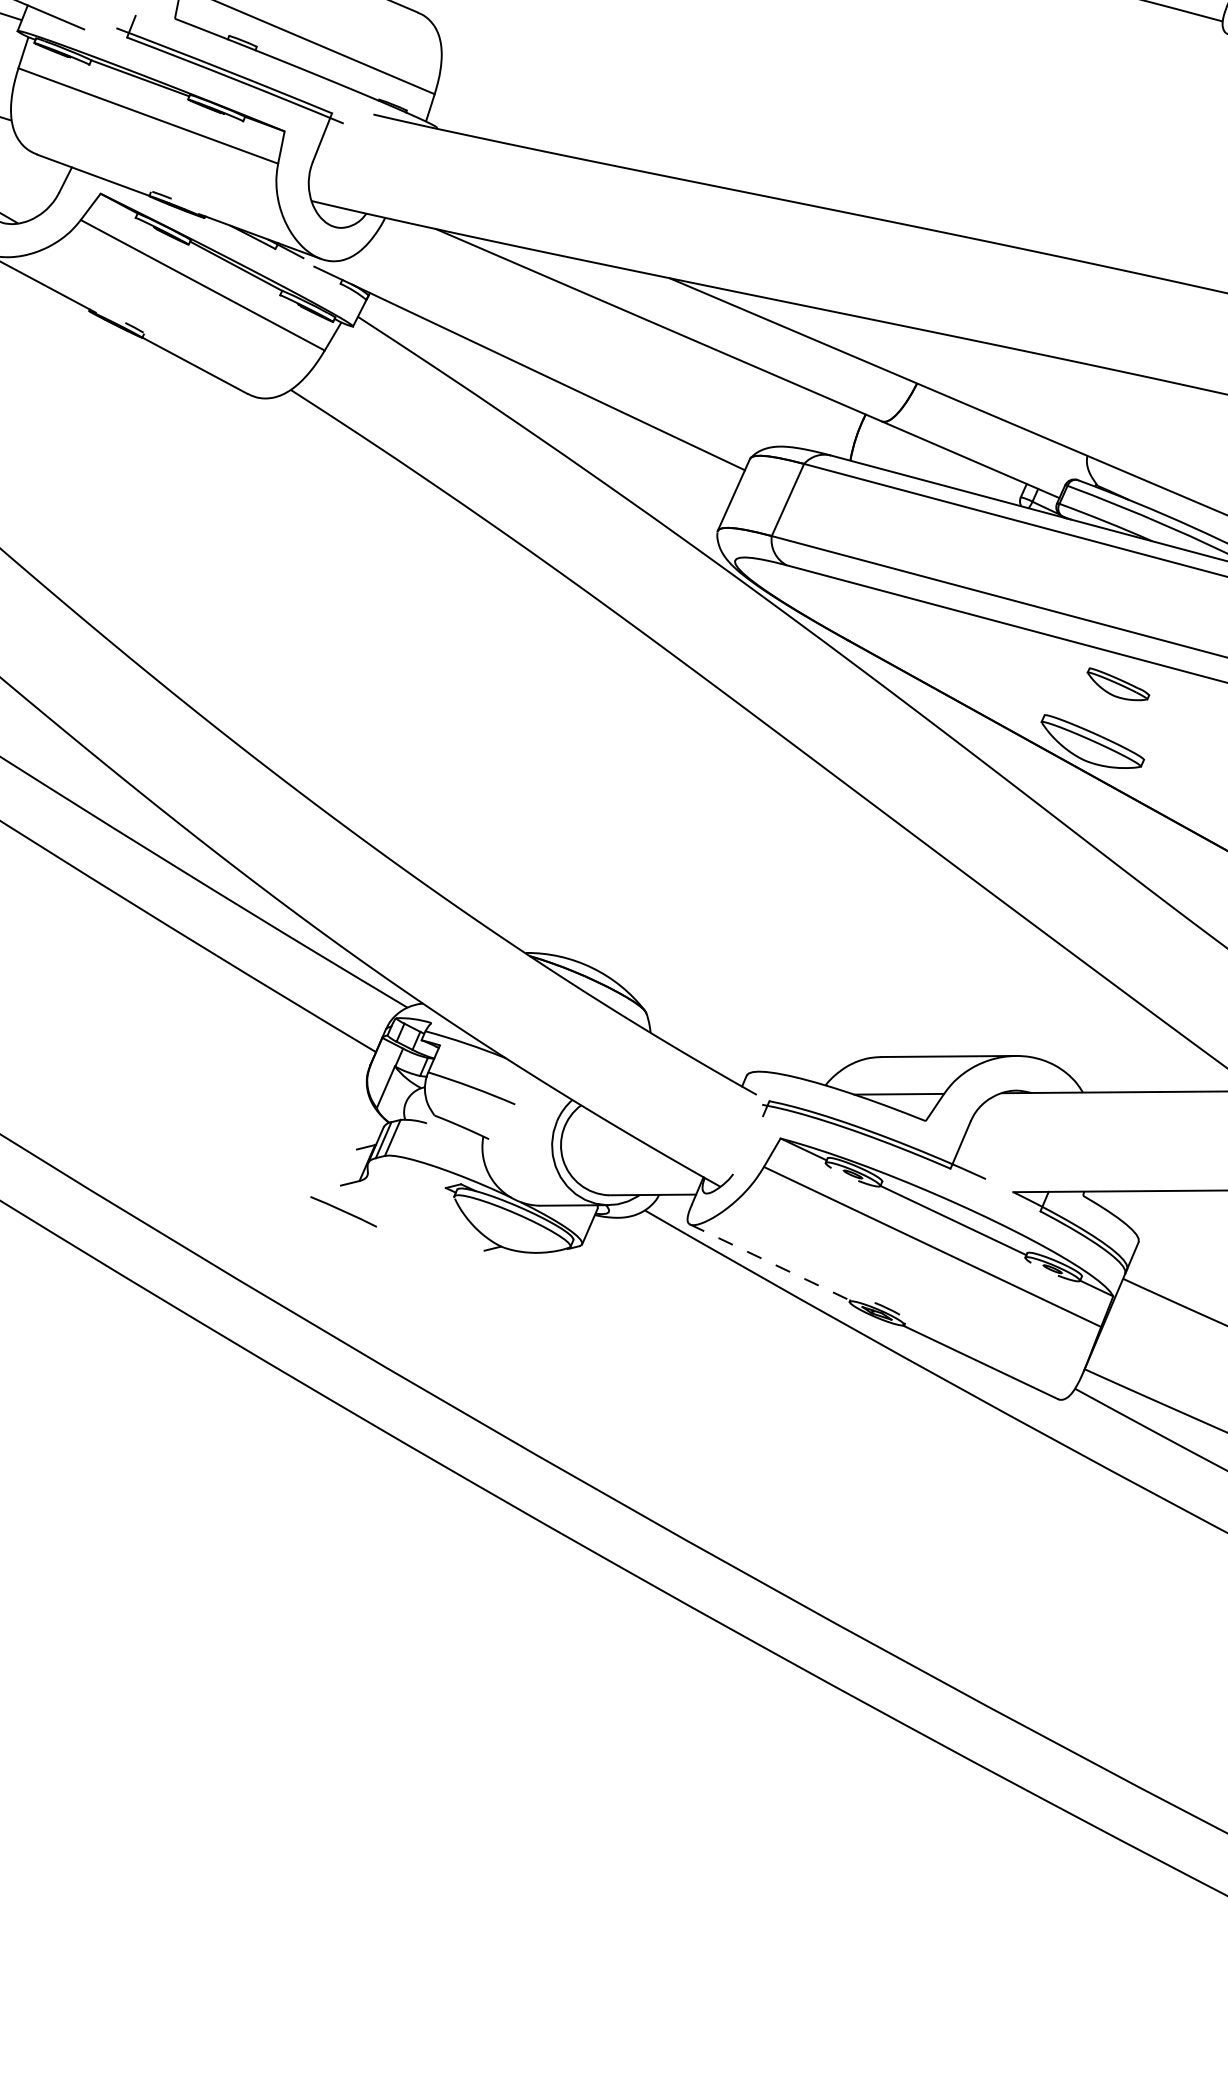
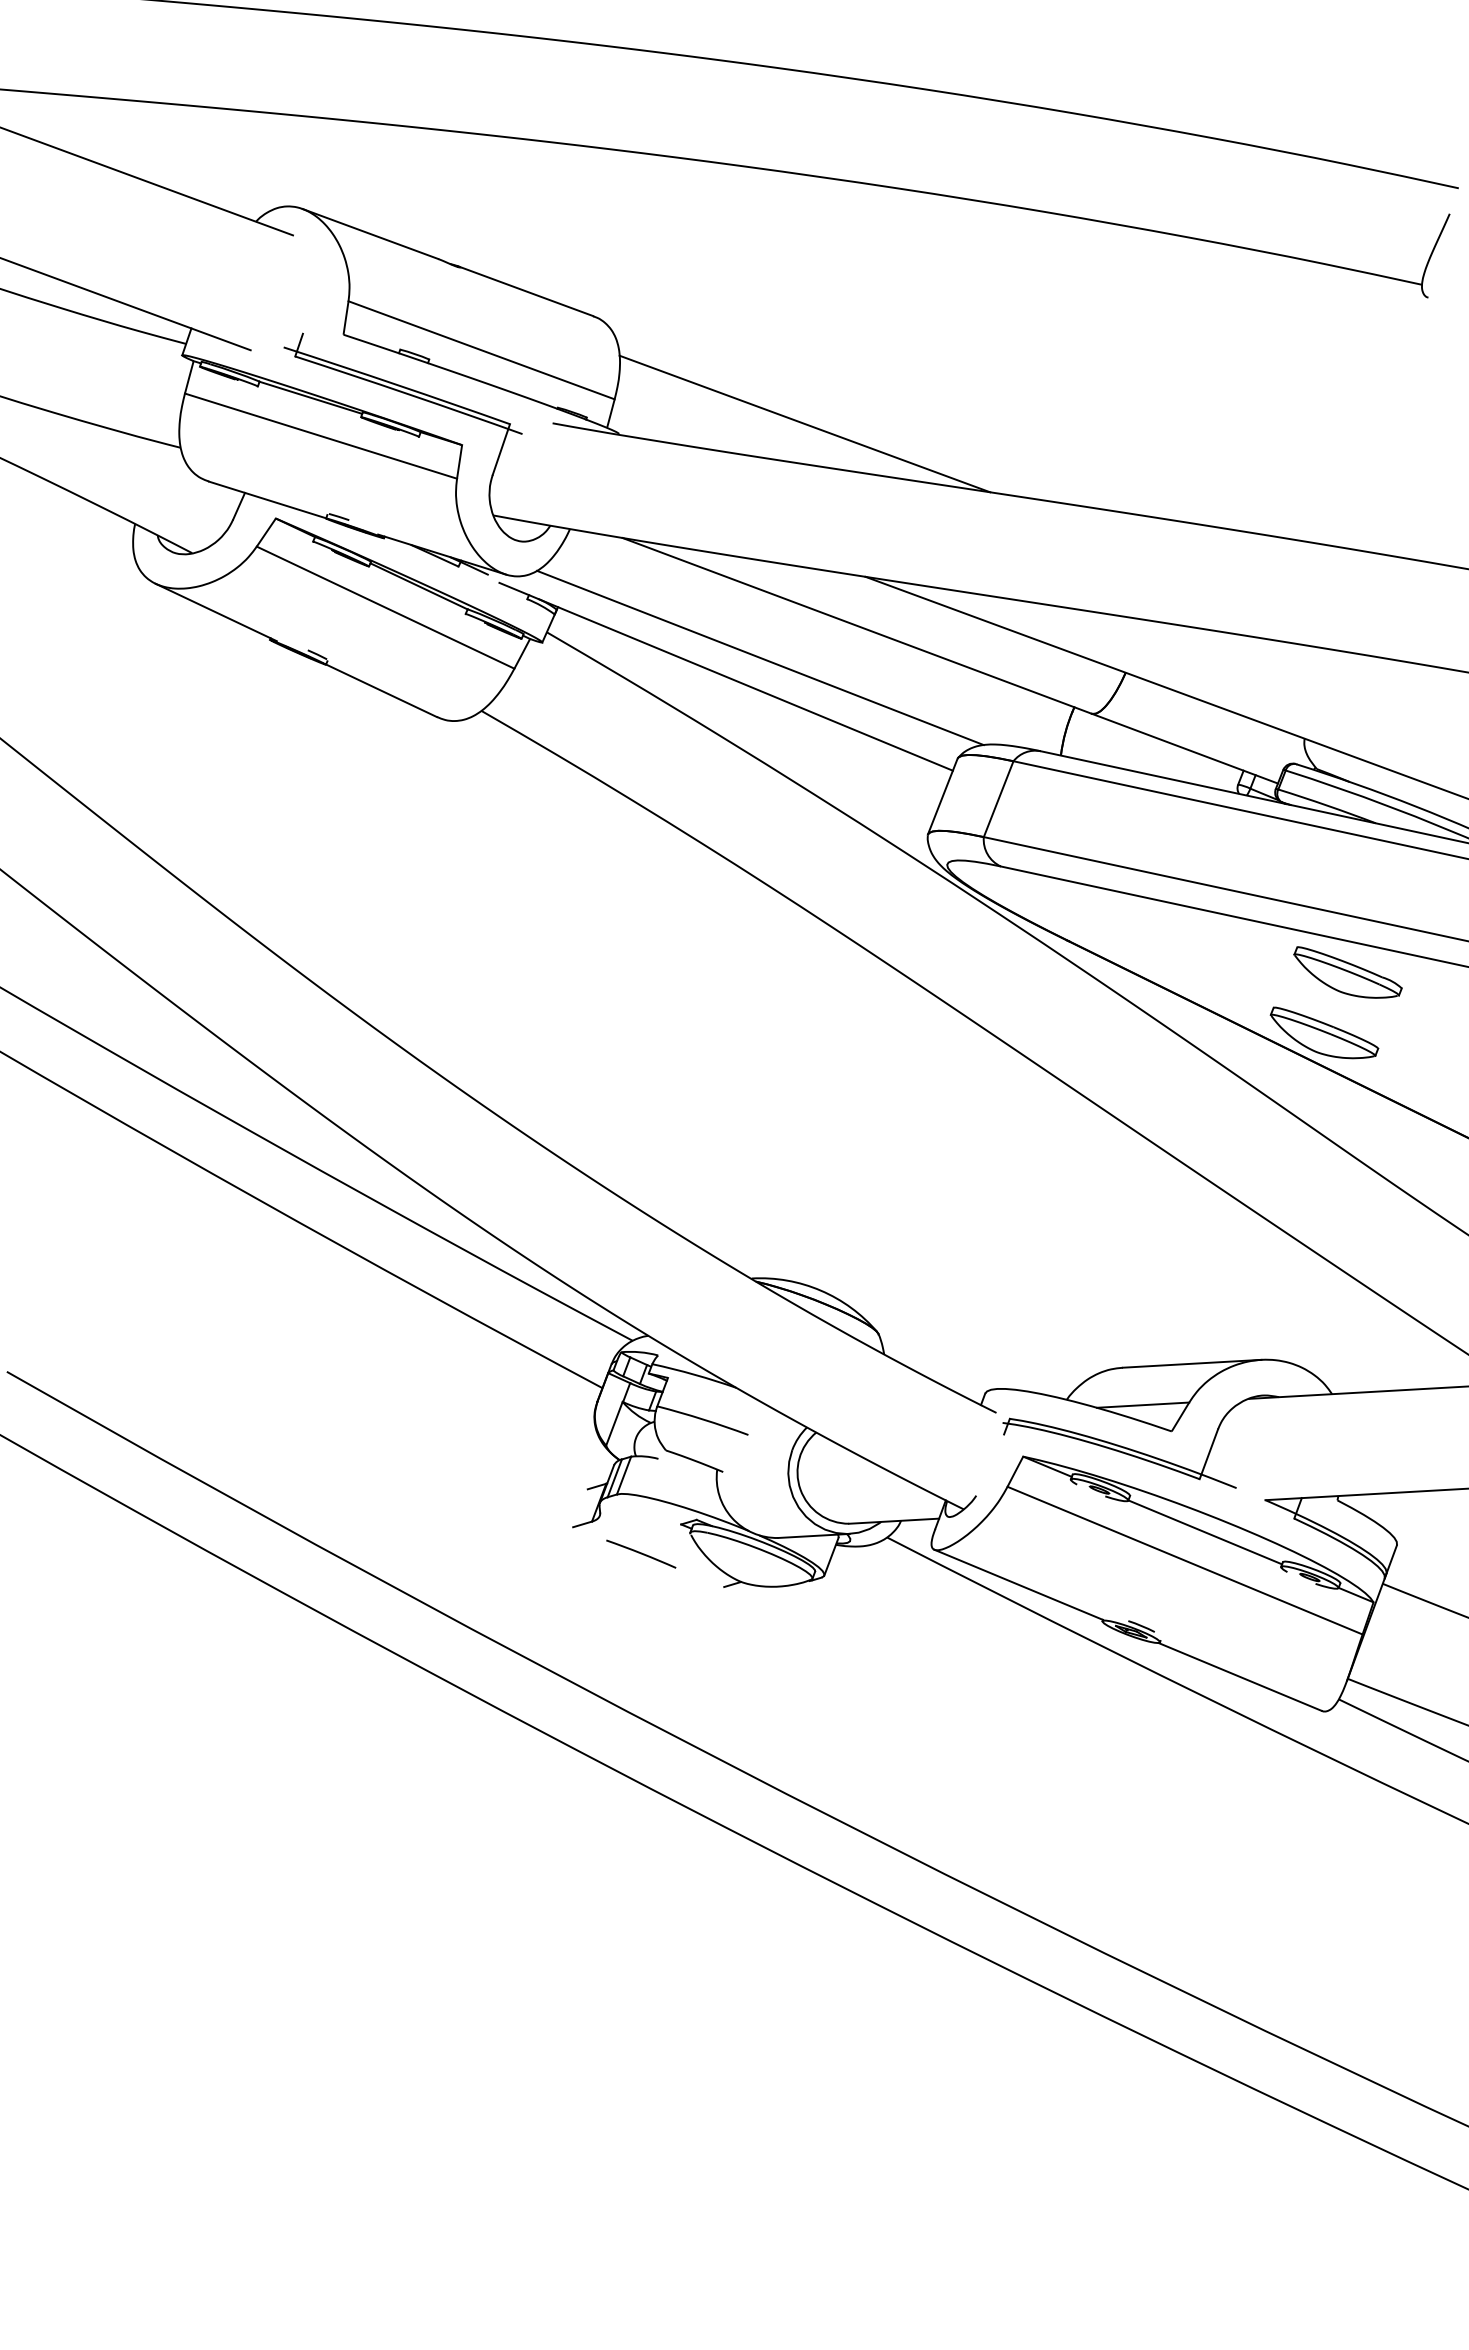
line: (617, 126) -> (804, 423), added
line: (563, 351) -> (760, 657), added
part: (1117, 684) -> (1347, 972), size x1.67
line: (343, 1211) -> (641, 1553), moved
line: (770, 1262) -> (1019, 1584), dashed -> solid

